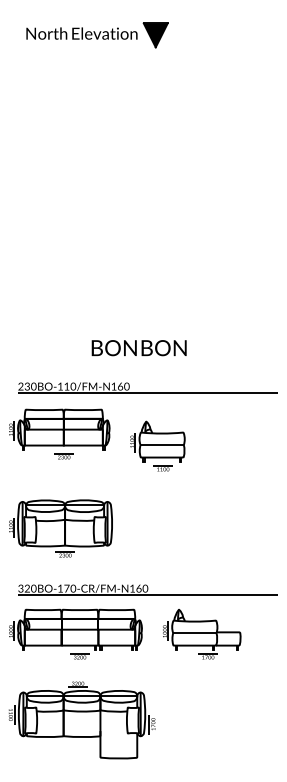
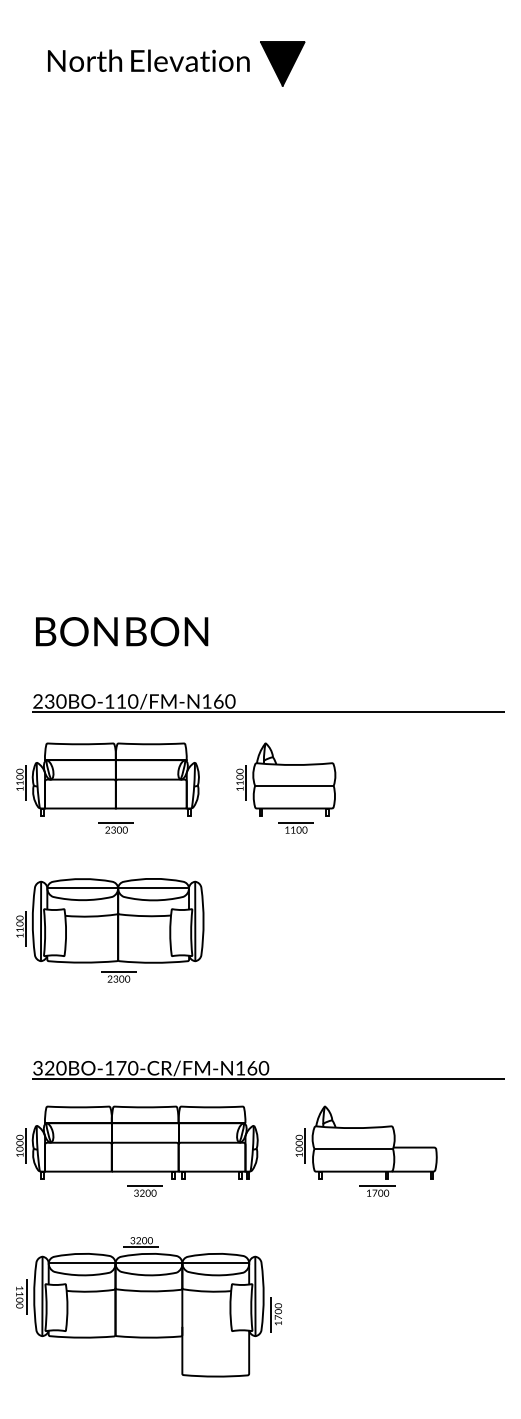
text: (138, 348) -> (120, 632), moved
part: (157, 445) -> (285, 786), moved
part: (60, 528) -> (109, 930), moved

